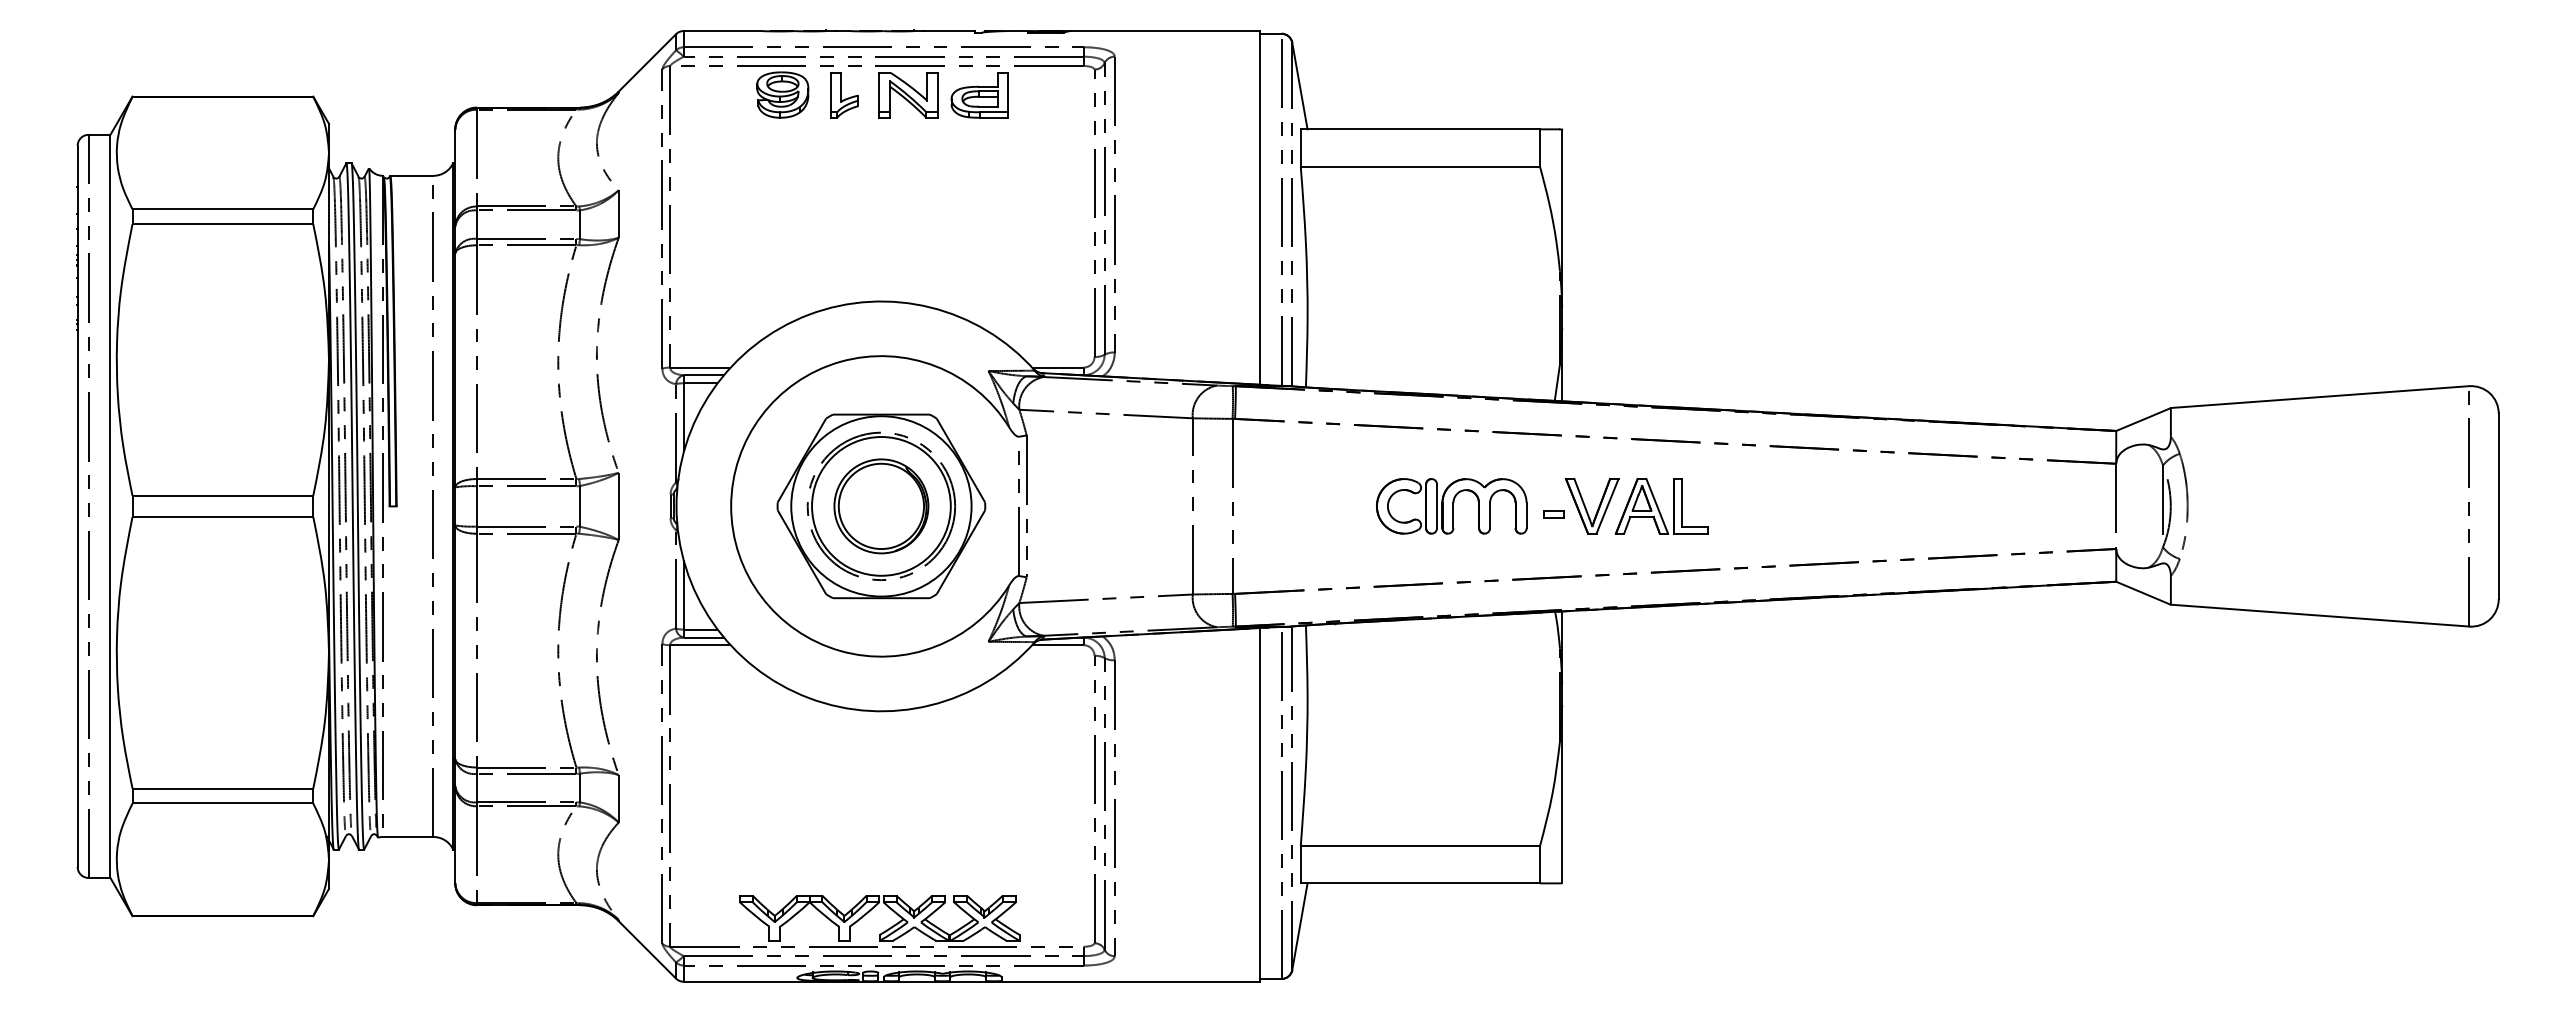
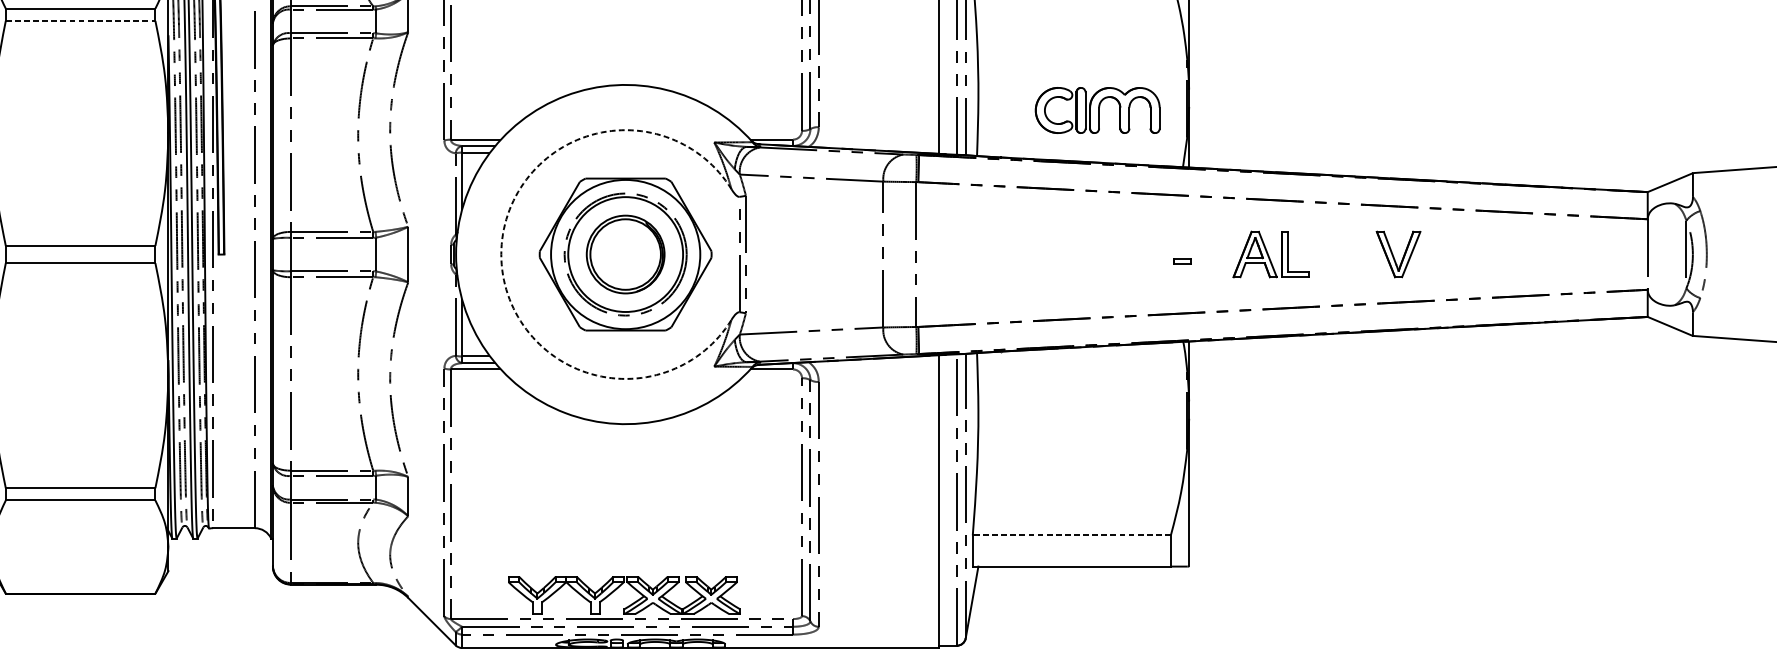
line: (223, 224) -> (81, 21), solid -> dashed
part: (1592, 505) -> (1398, 253), moved
arc: (731, 506) -> (501, 254), solid -> dashed
part: (1451, 506) -> (1097, 110), moved
line: (1420, 845) -> (1071, 535), solid -> dashed

